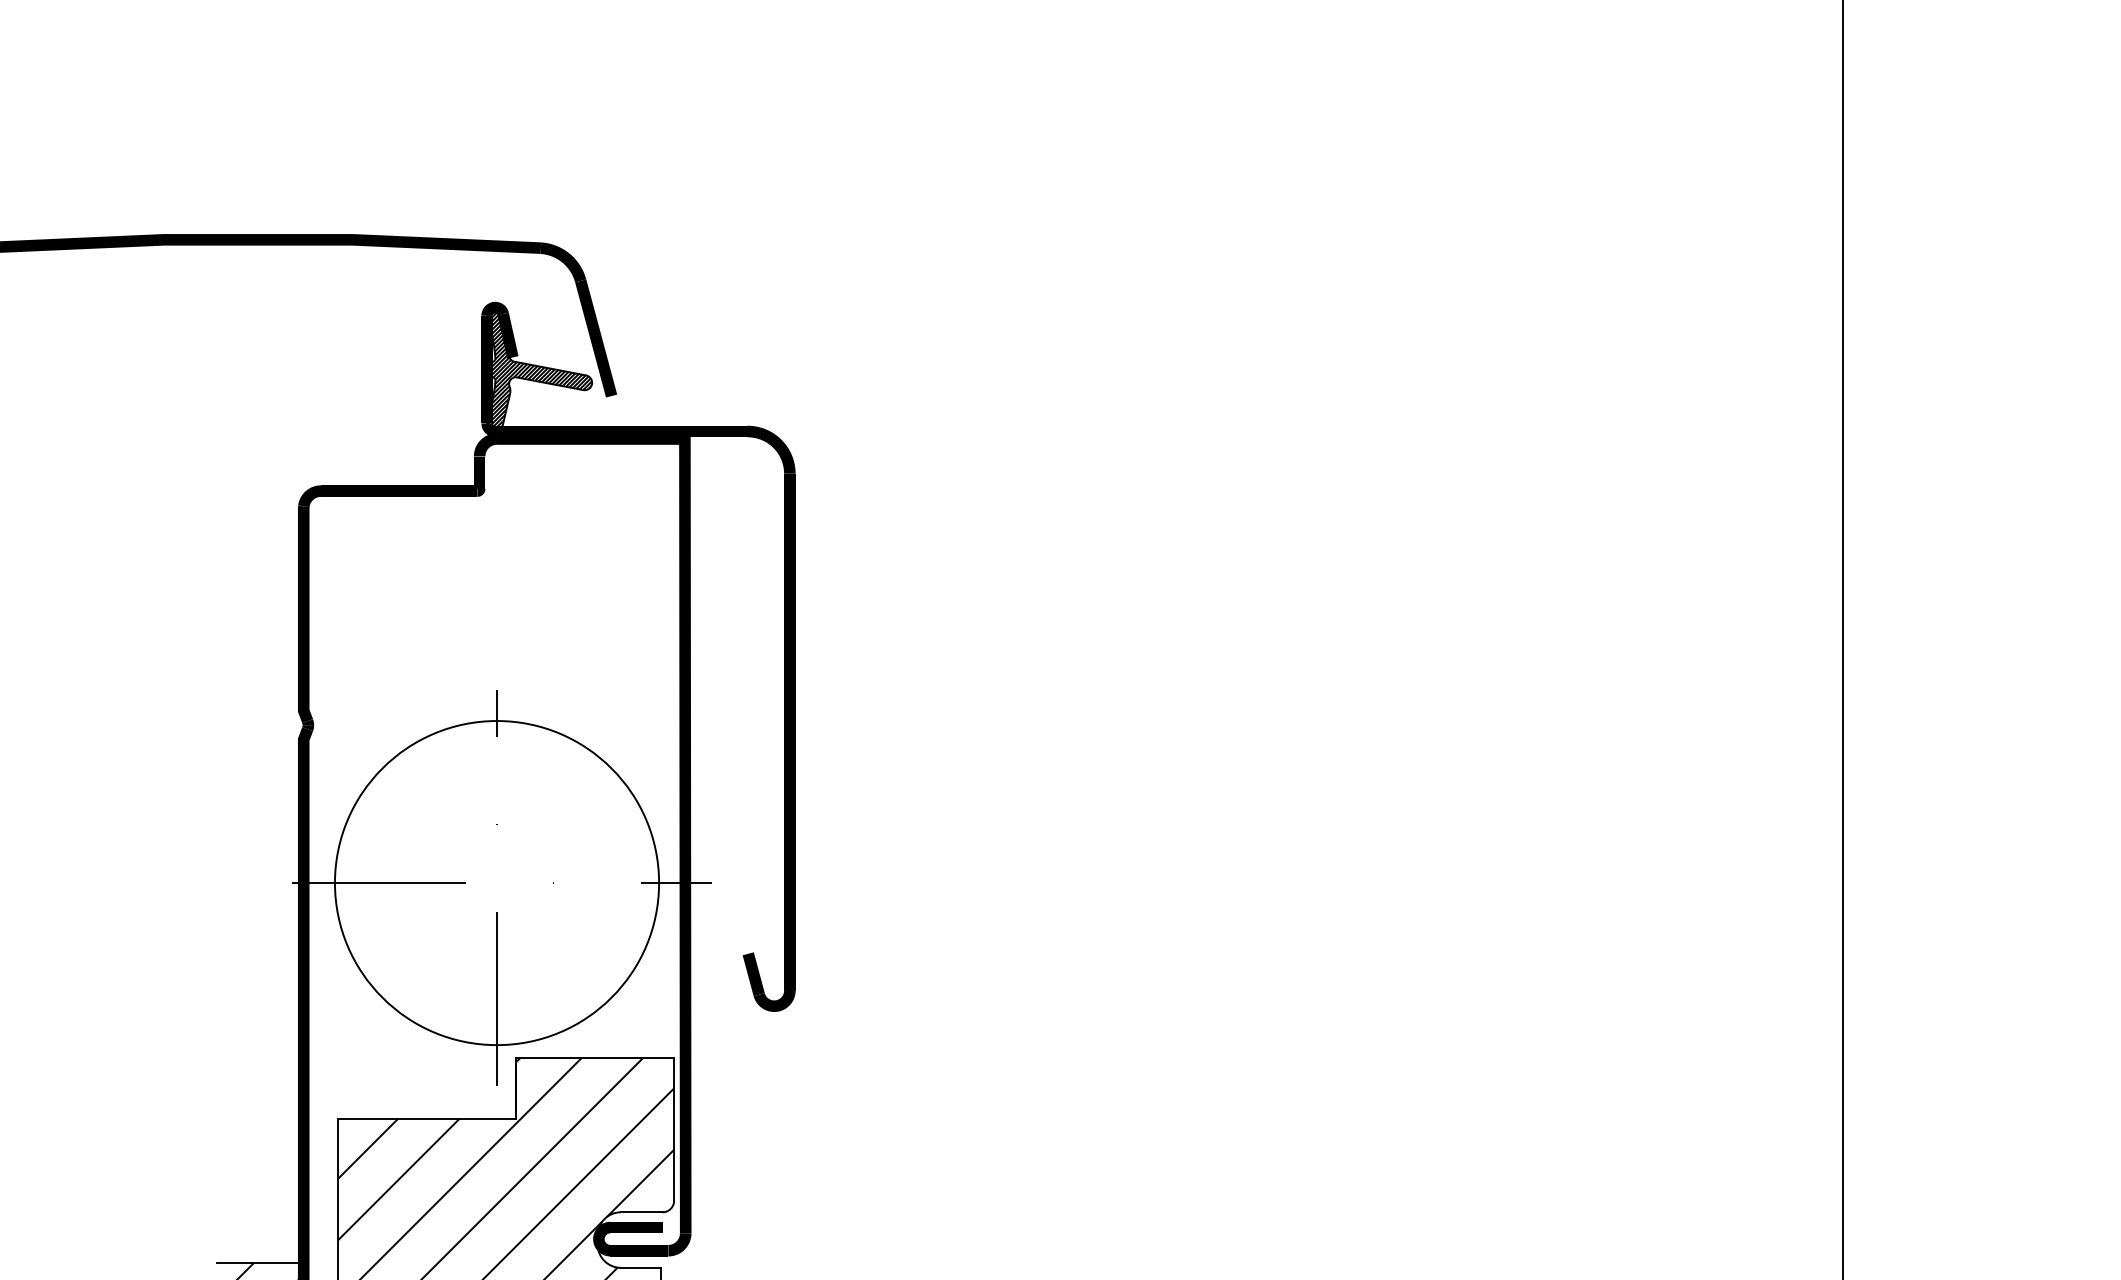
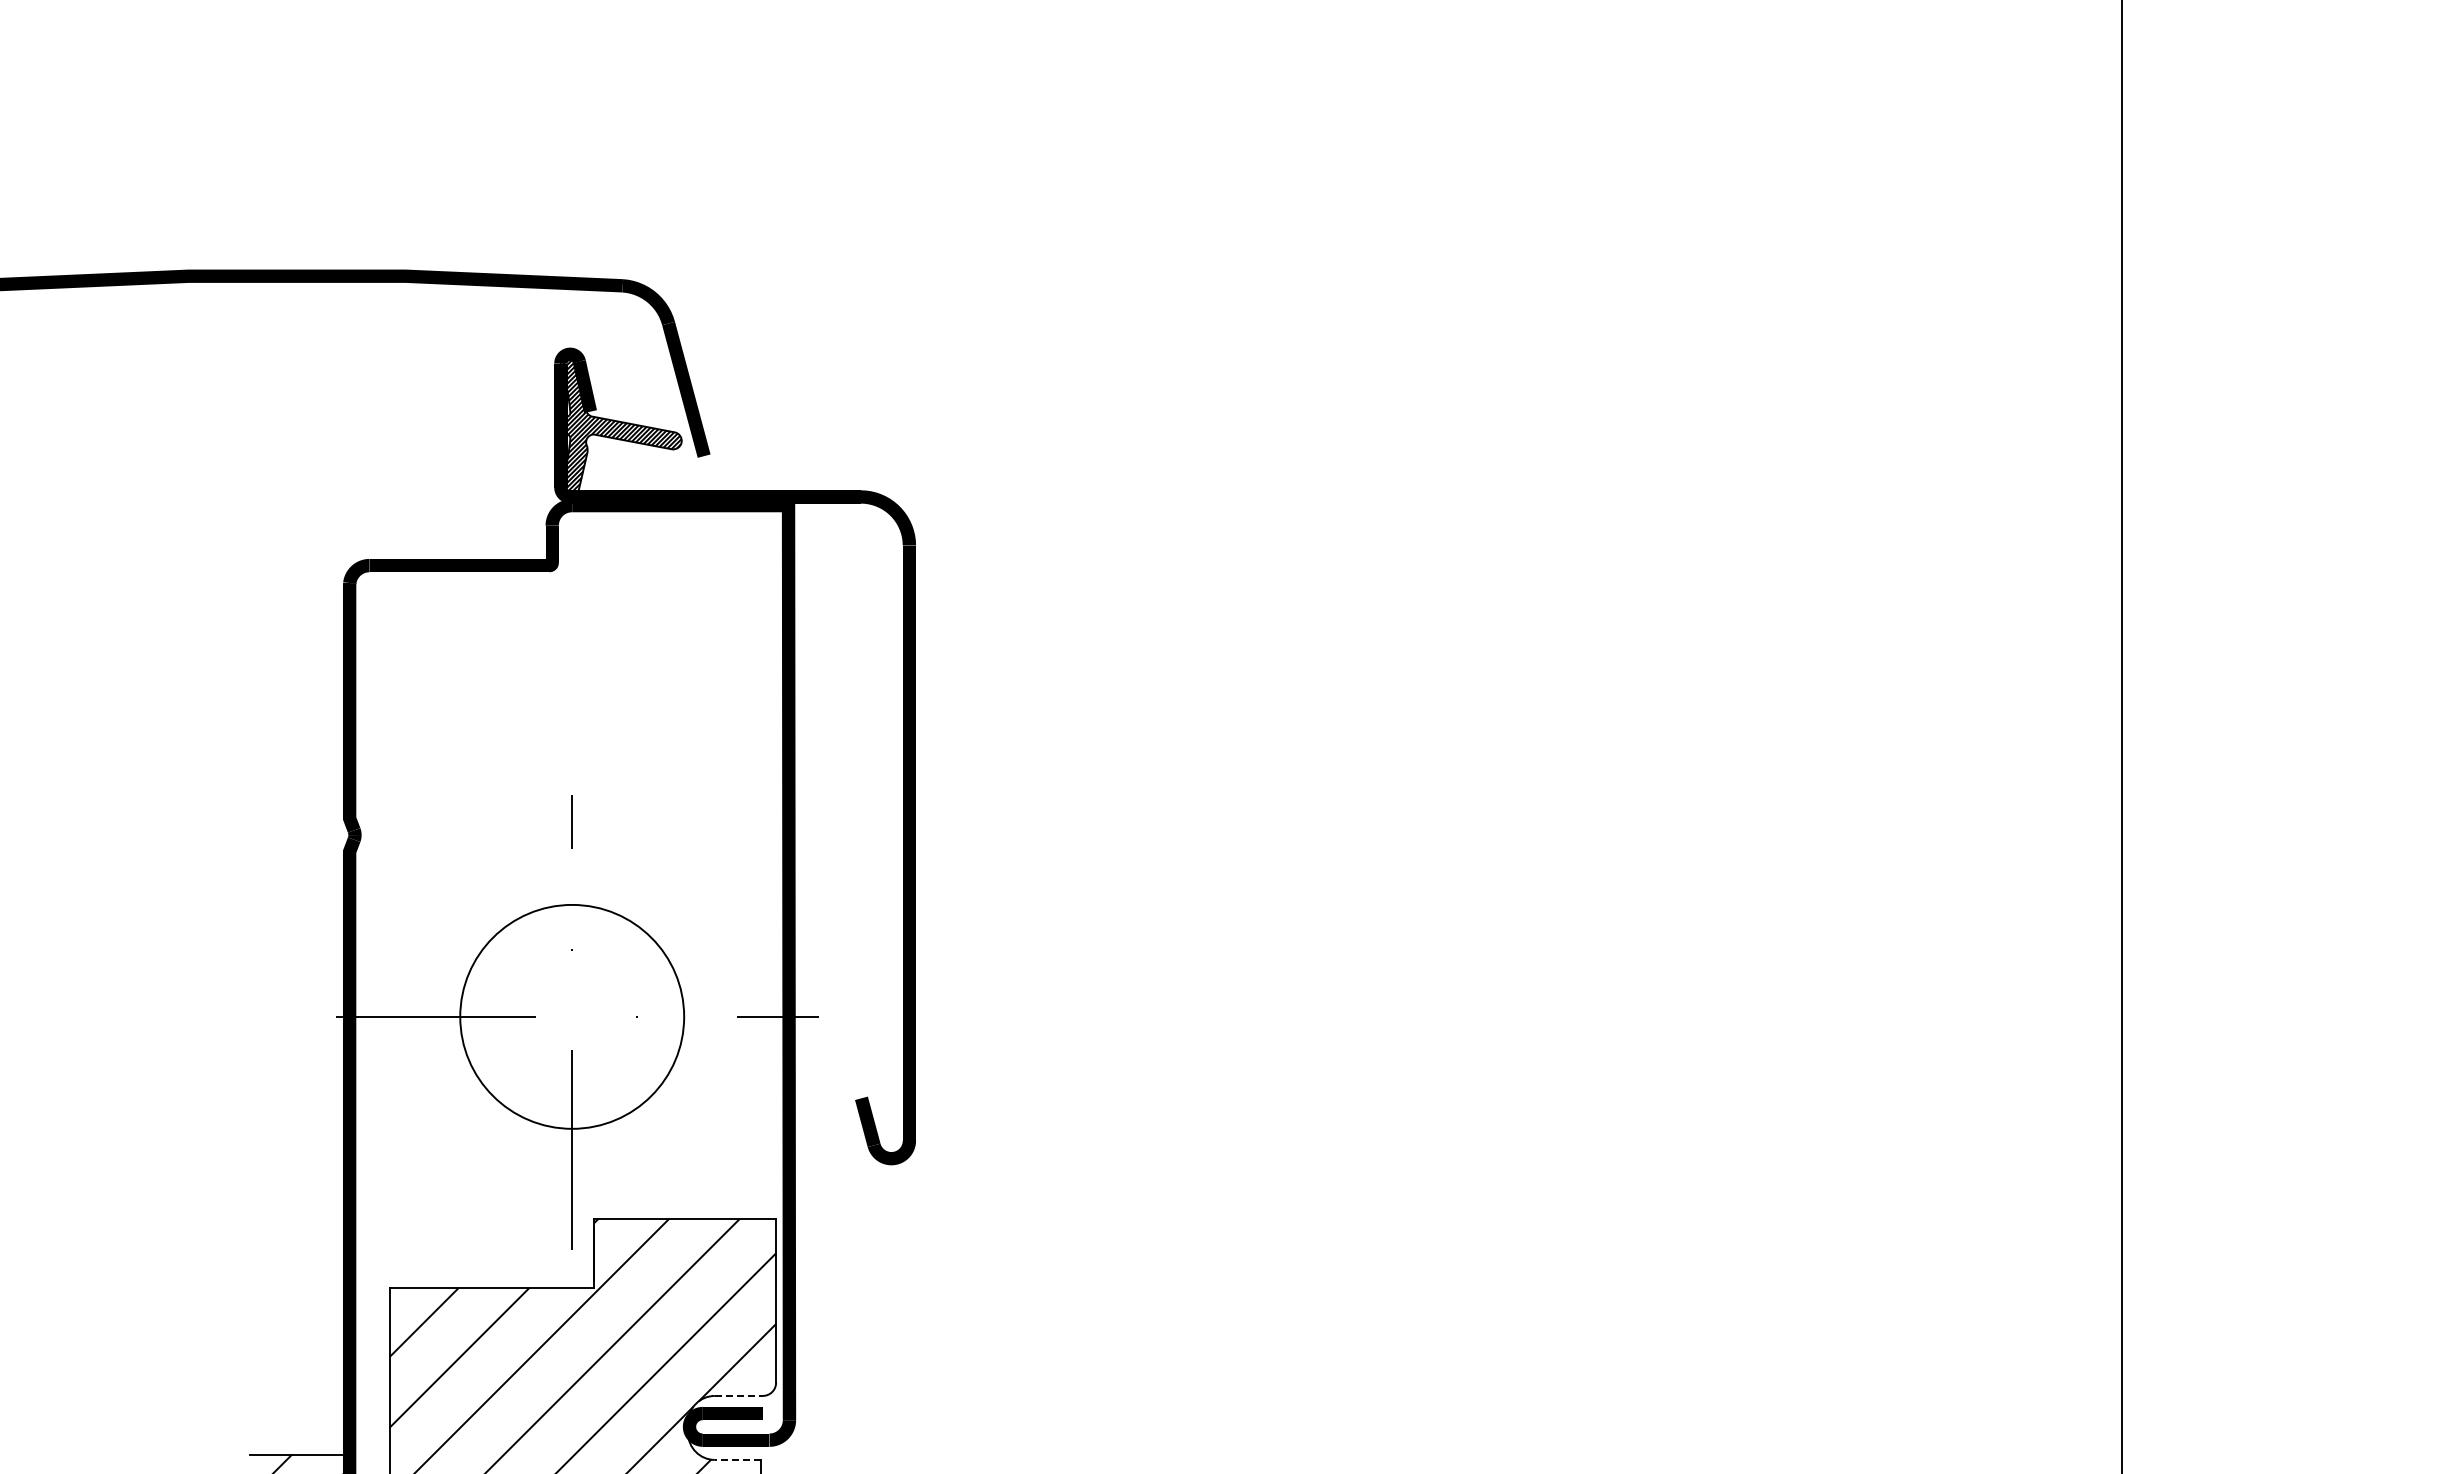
circle: (496, 882) -> (571, 1016), size x0.6
line: (641, 1211) -> (738, 1395), solid -> dashed
line: (640, 1267) -> (737, 1459), solid -> dashed

